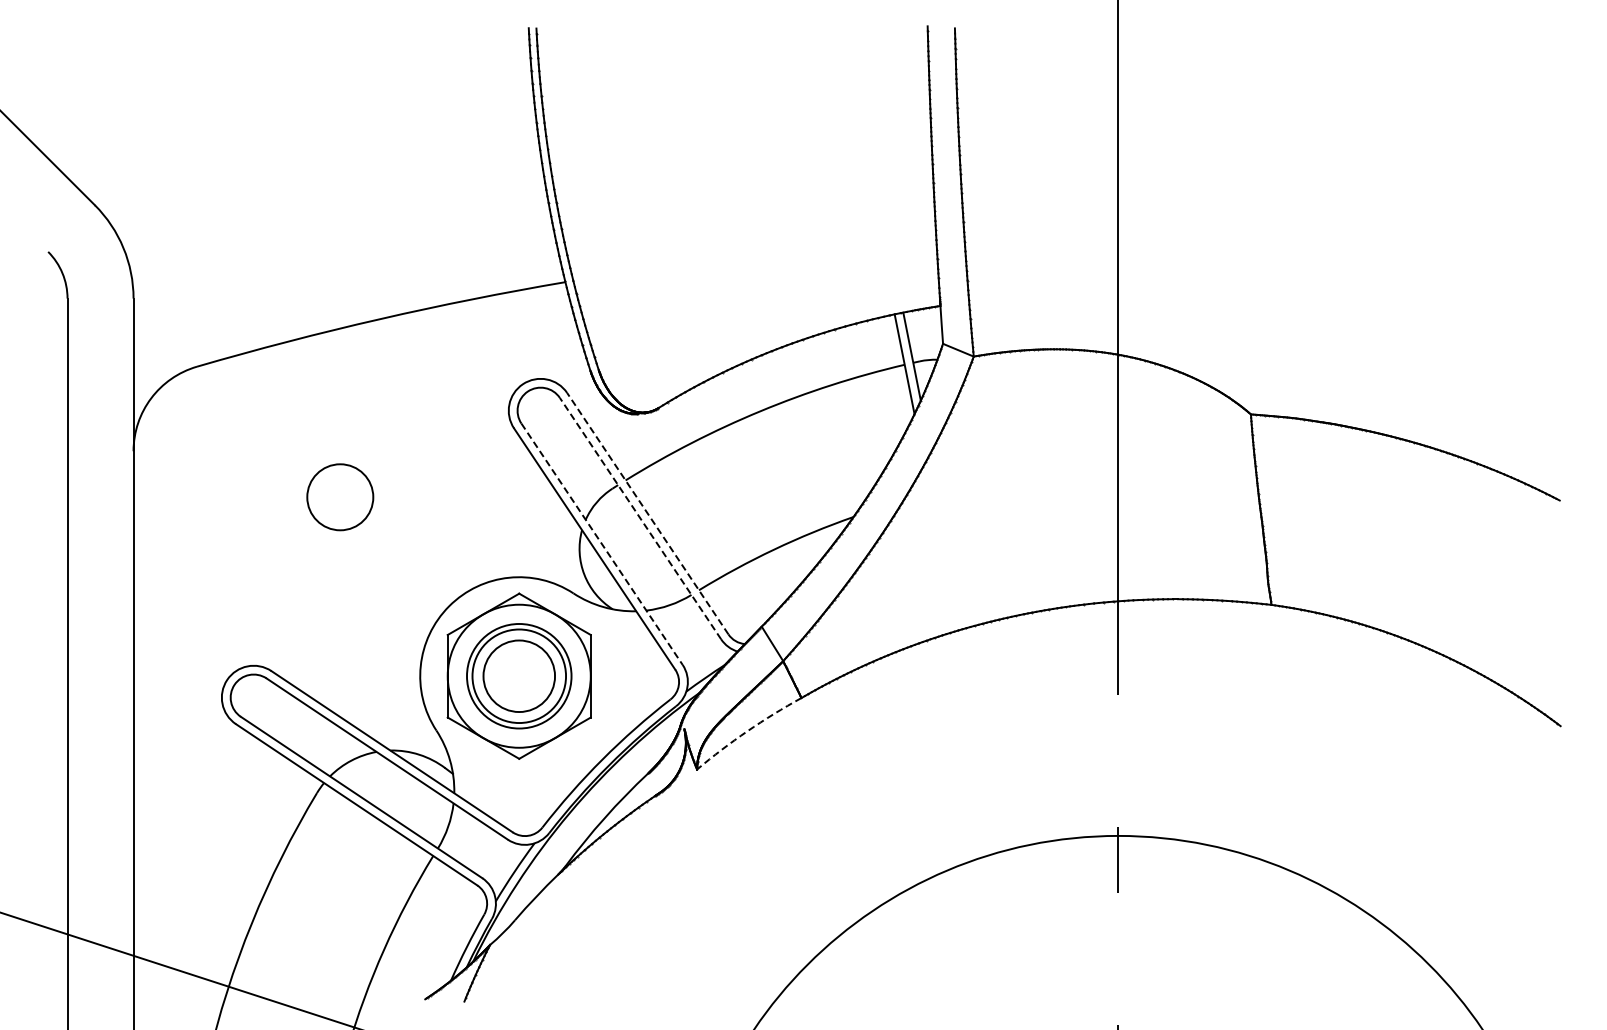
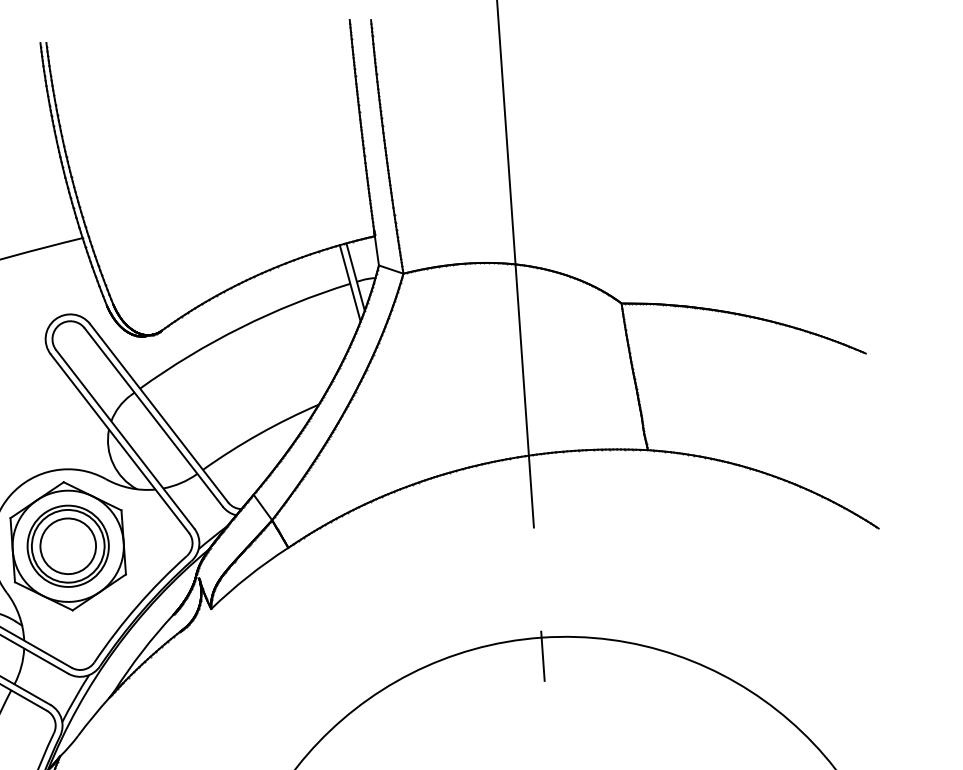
line: (647, 513) -> (158, 413), dashed -> solid
line: (640, 518) -> (153, 417), dashed -> solid
line: (602, 544) -> (125, 439), dashed -> solid
arc: (747, 731) -> (248, 576), dashed -> solid

